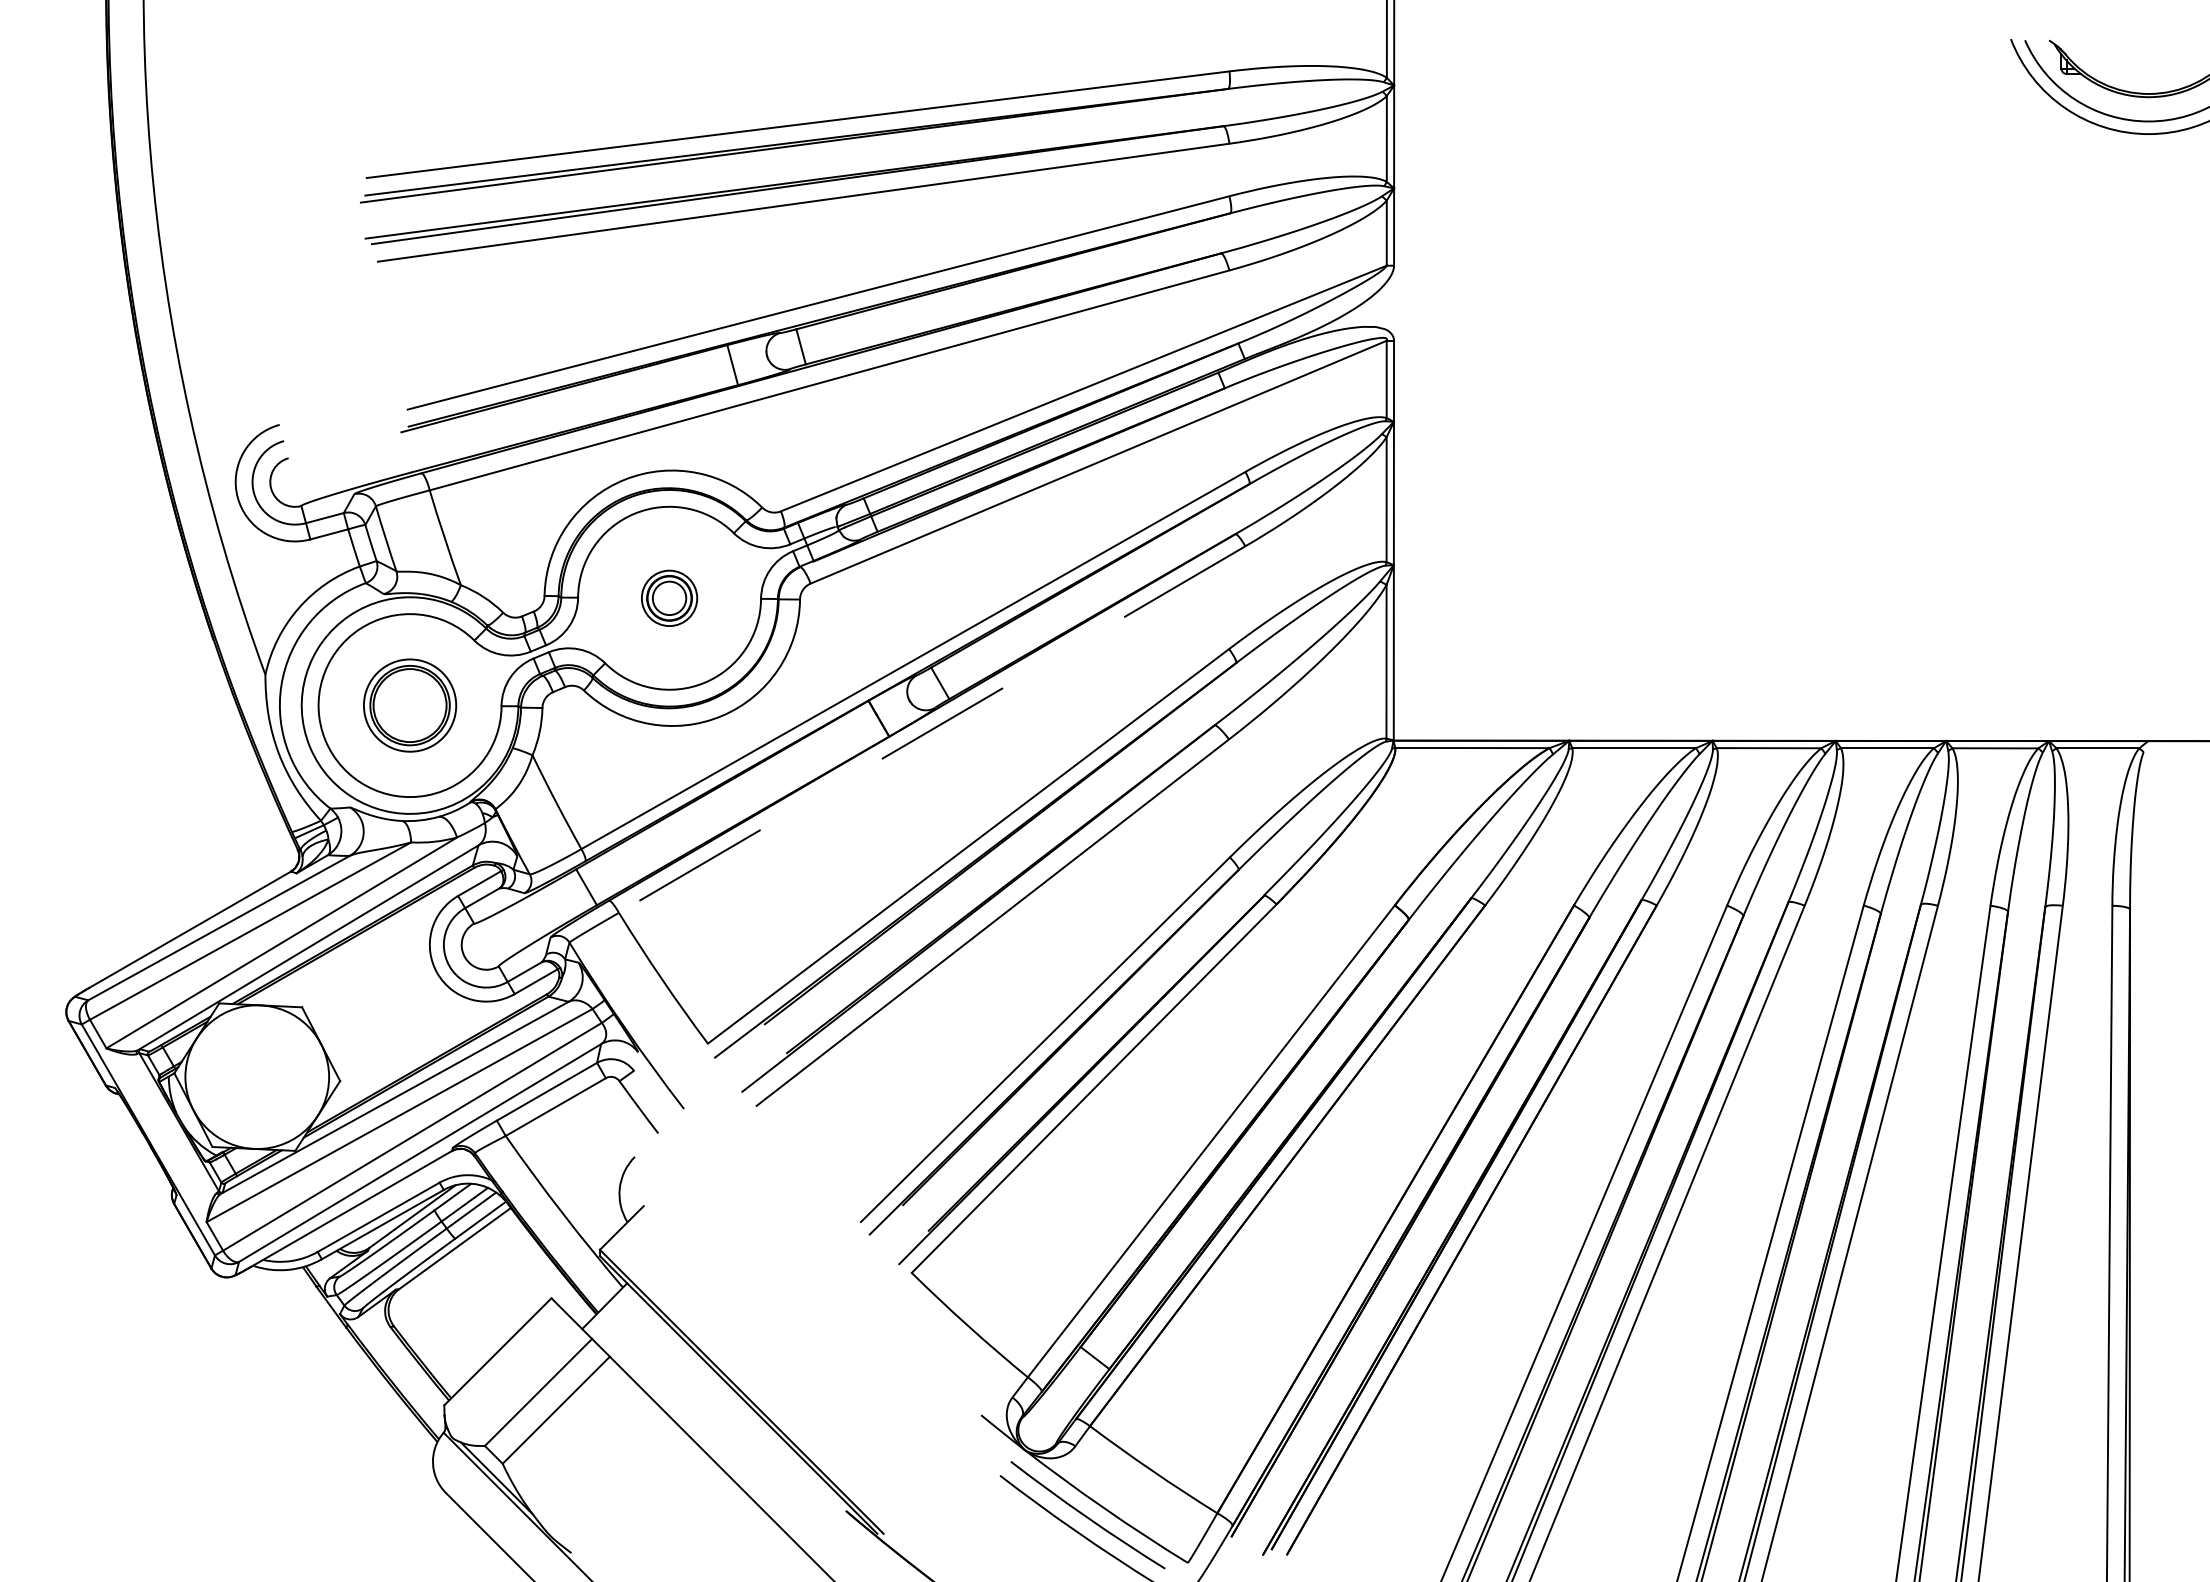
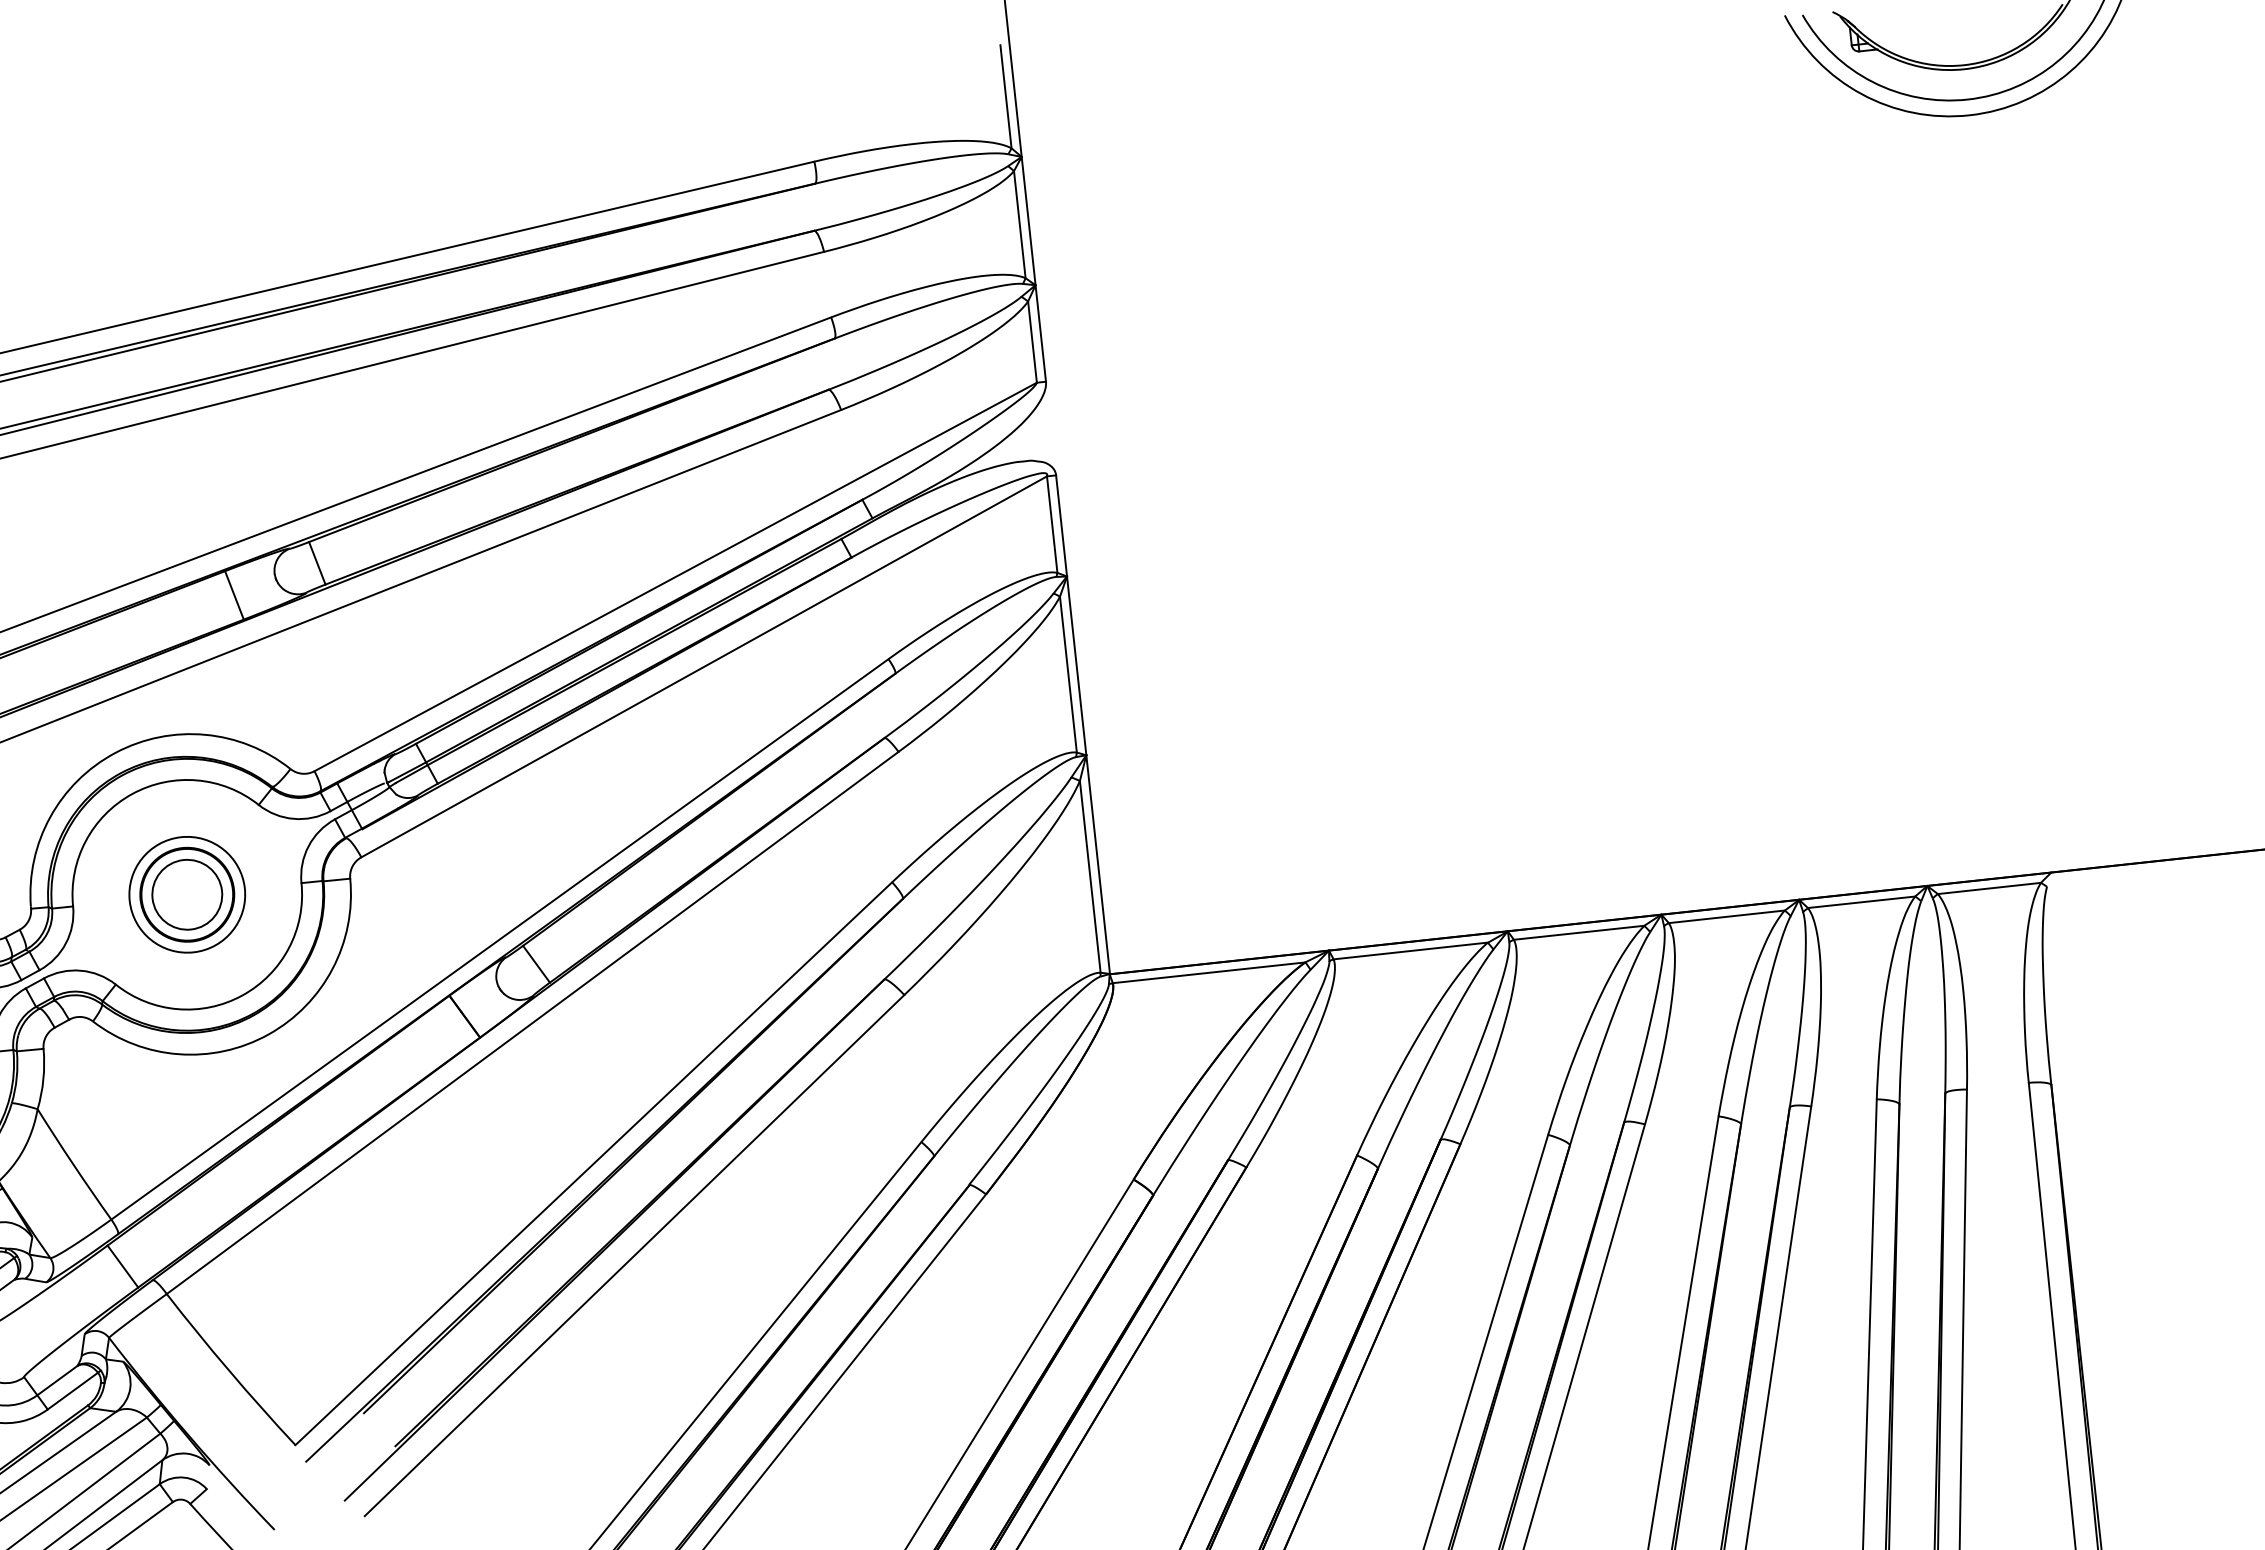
part: (669, 598) -> (187, 895), size x1.67
line: (932, 729) -> (533, 1022), dashed -> solid

